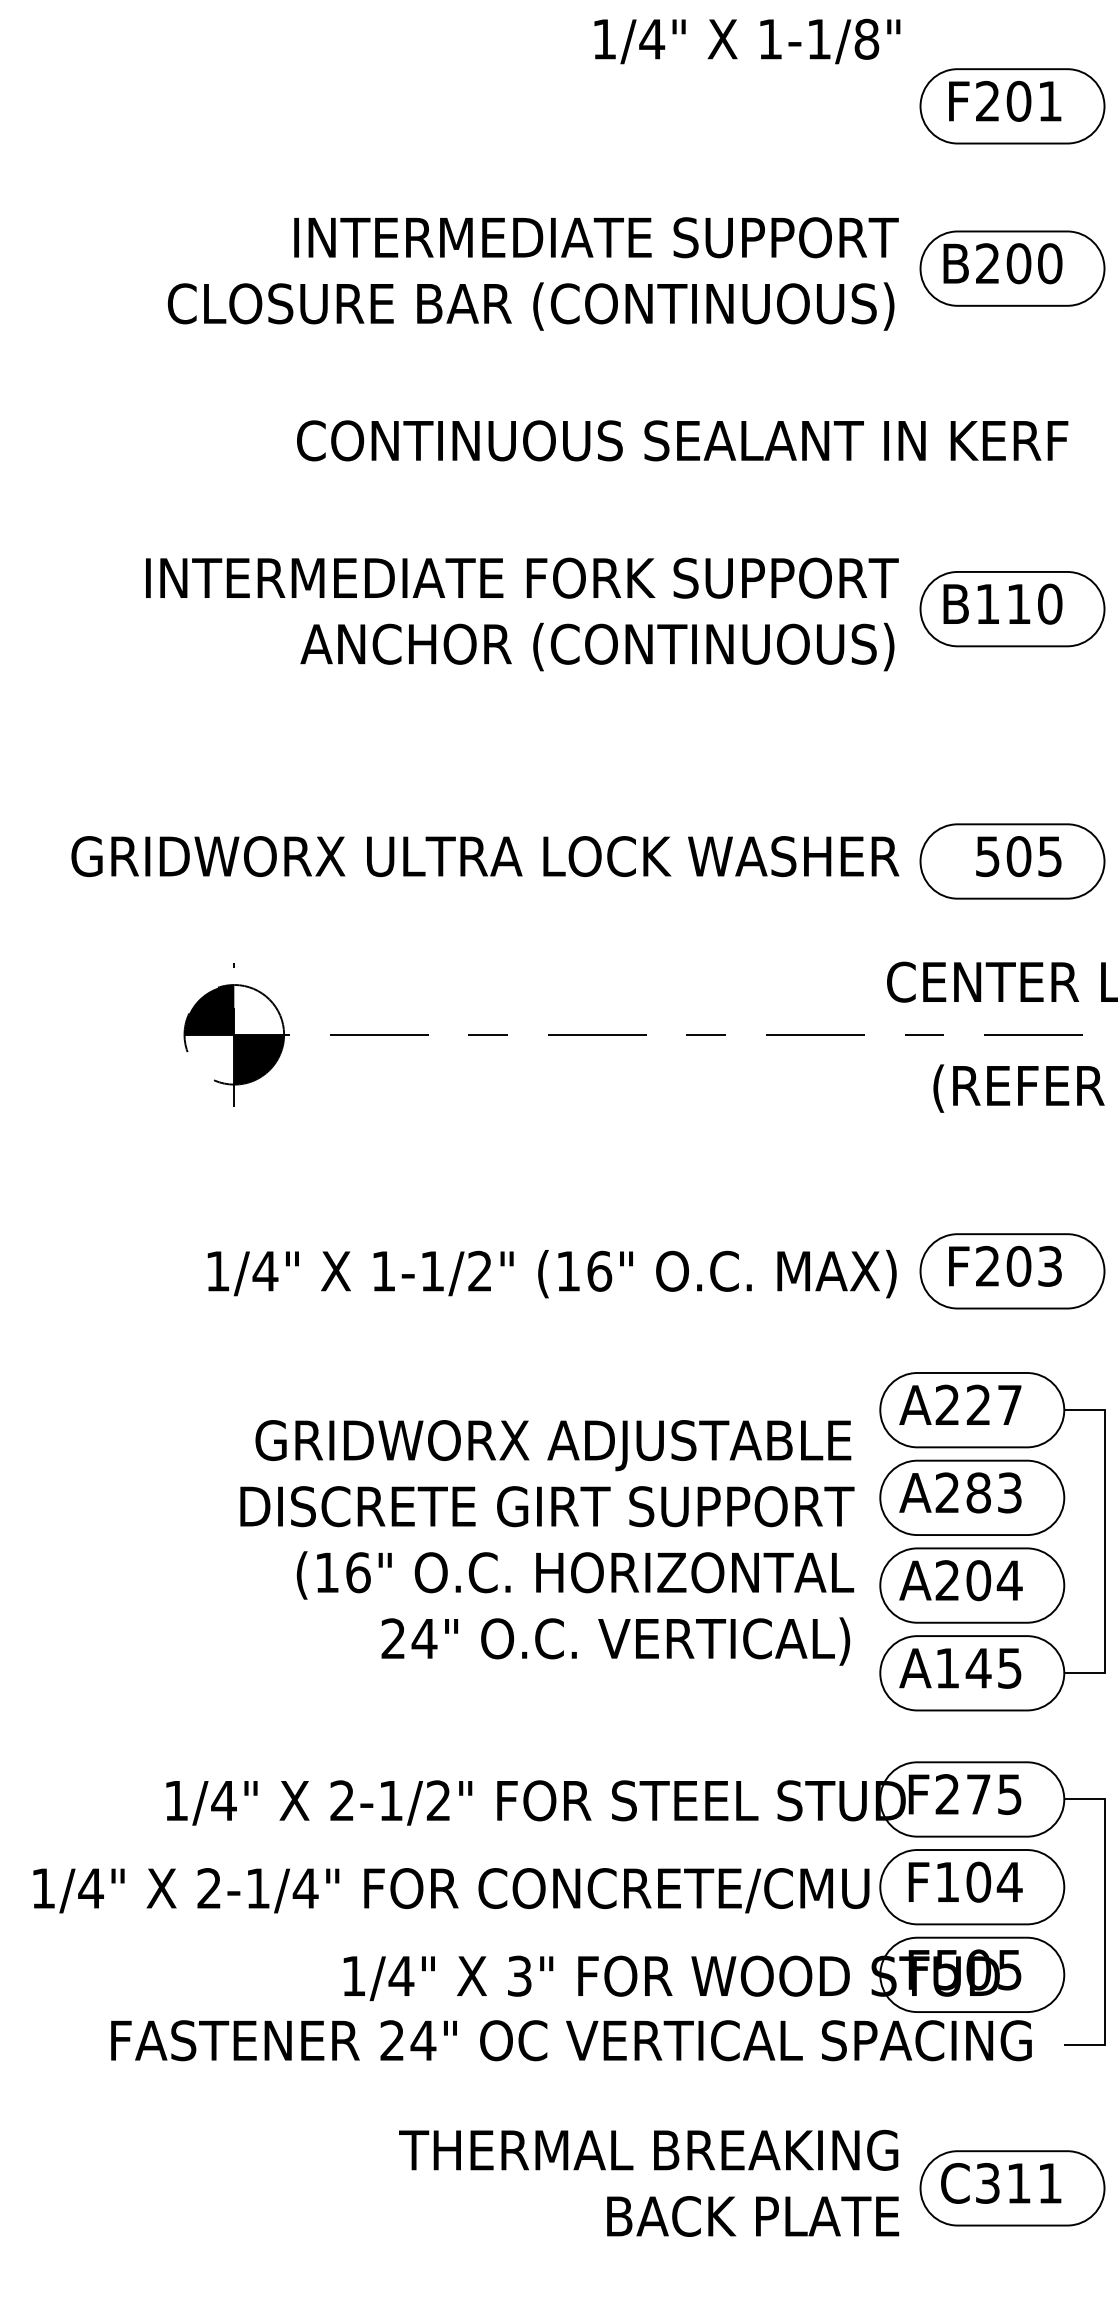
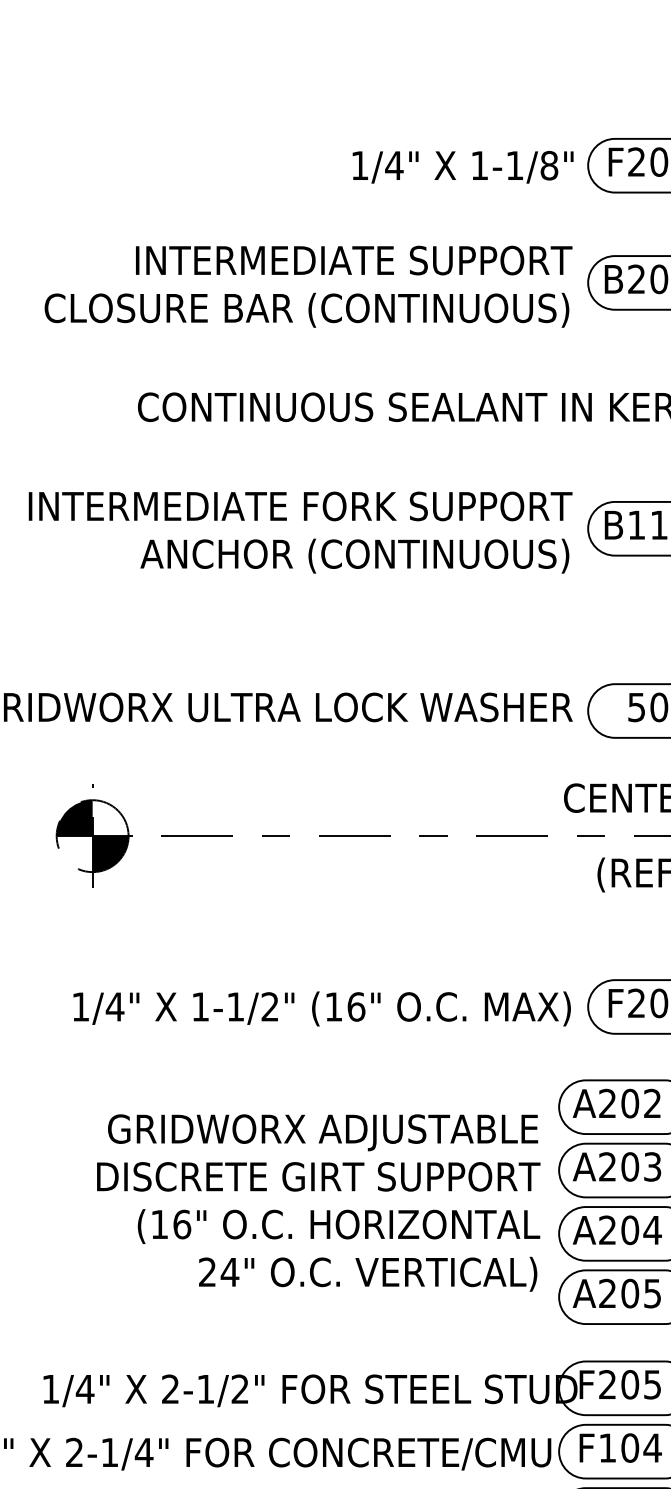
text: (747, 41) -> (463, 167), moved
text: (993, 1404) -> (640, 1103), A227 -> A202
text: (978, 1492) -> (630, 1166), A283 -> A203
text: (963, 1667) -> (619, 1293), A145 -> A205
text: (978, 1794) -> (630, 1384), F275 -> F205

